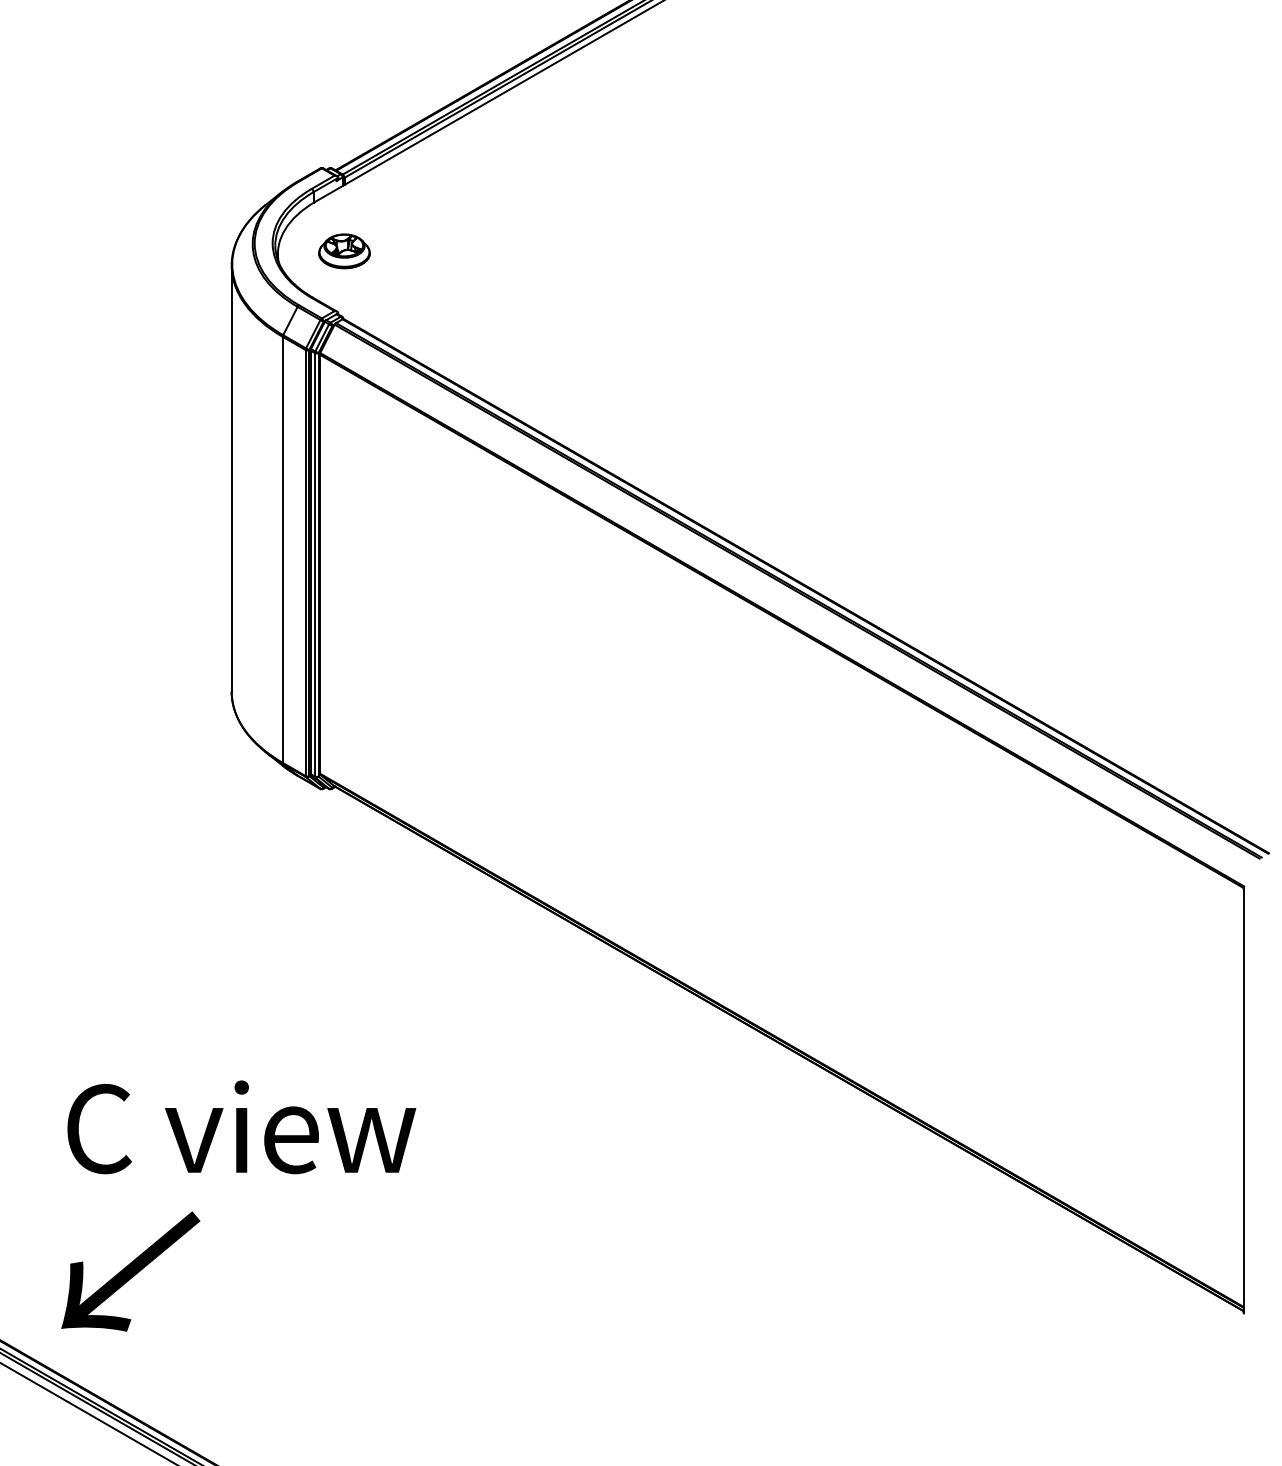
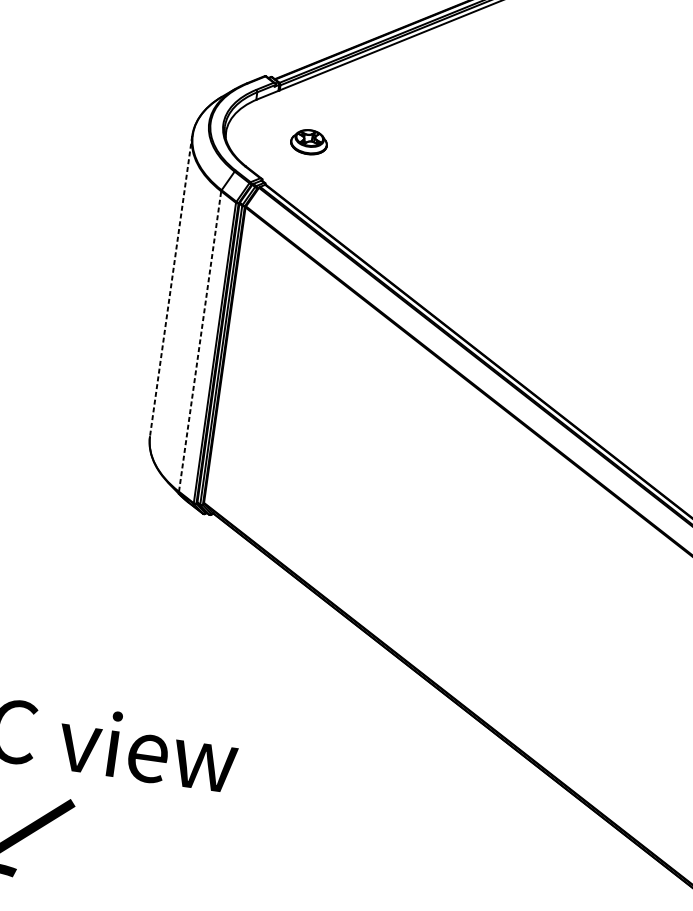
part: (344, 251) -> (309, 142), moved
line: (231, 479) -> (170, 286), solid -> dashed
line: (282, 549) -> (199, 341), solid -> dashed

